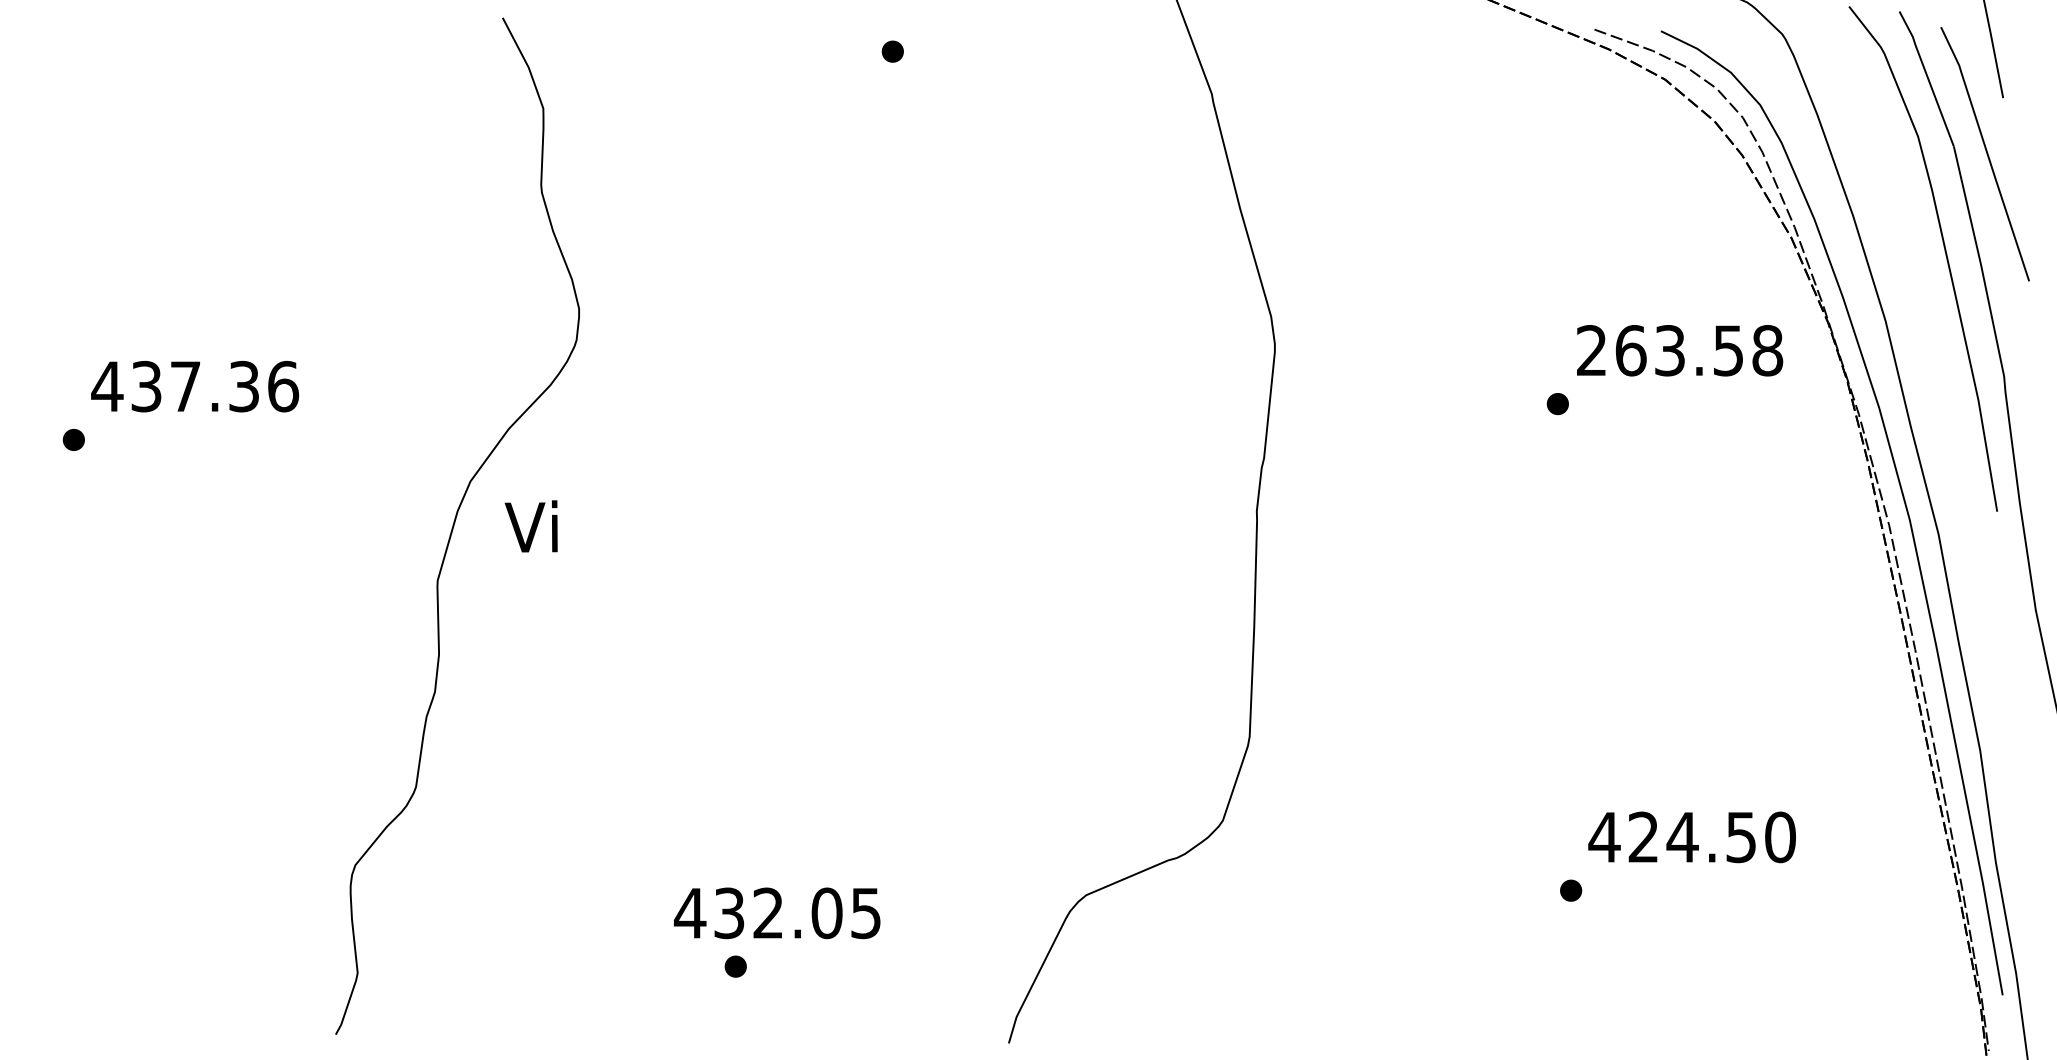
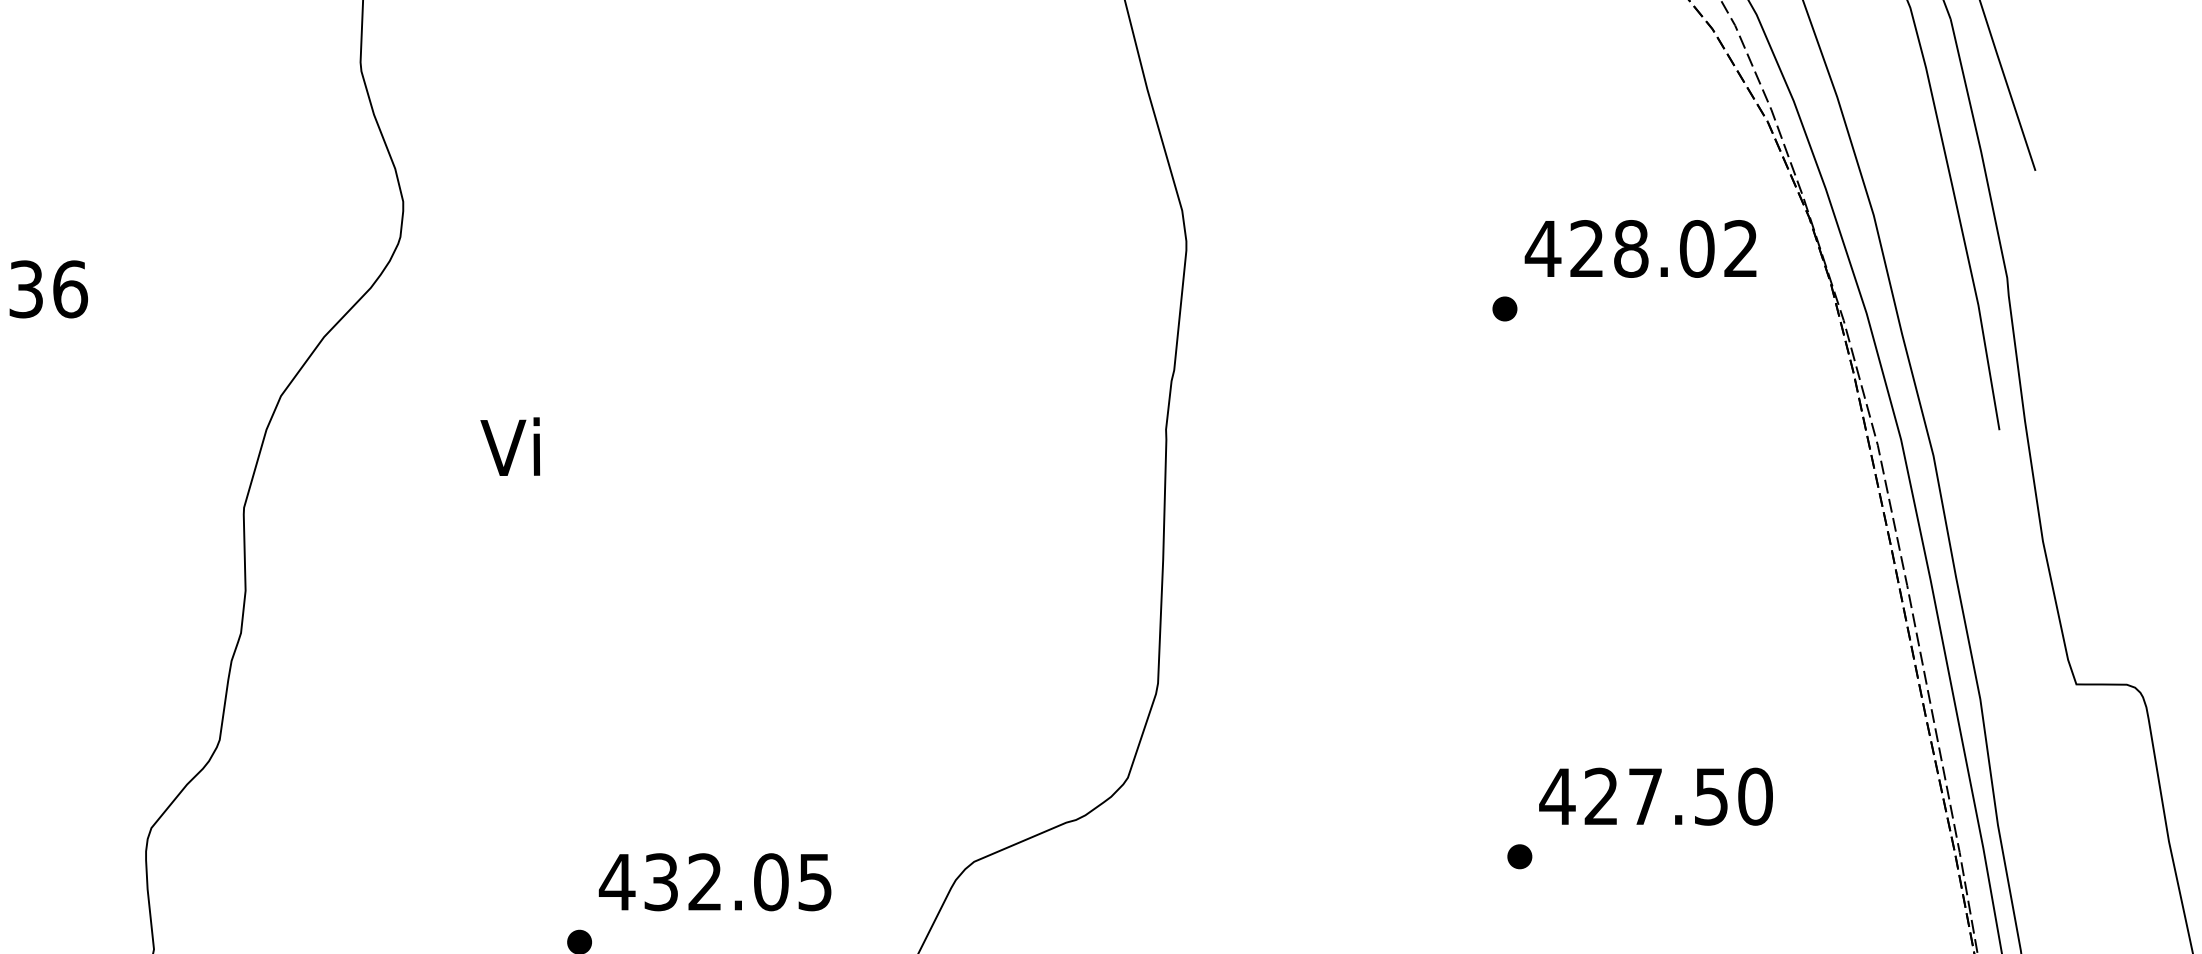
text: (1679, 350) -> (1641, 248), 263.58 -> 428.02
text: (530, 526) -> (509, 446), moved
text: (1682, 837) -> (1645, 796), 424.50 -> 427.50
text: (777, 913) -> (715, 882), moved

